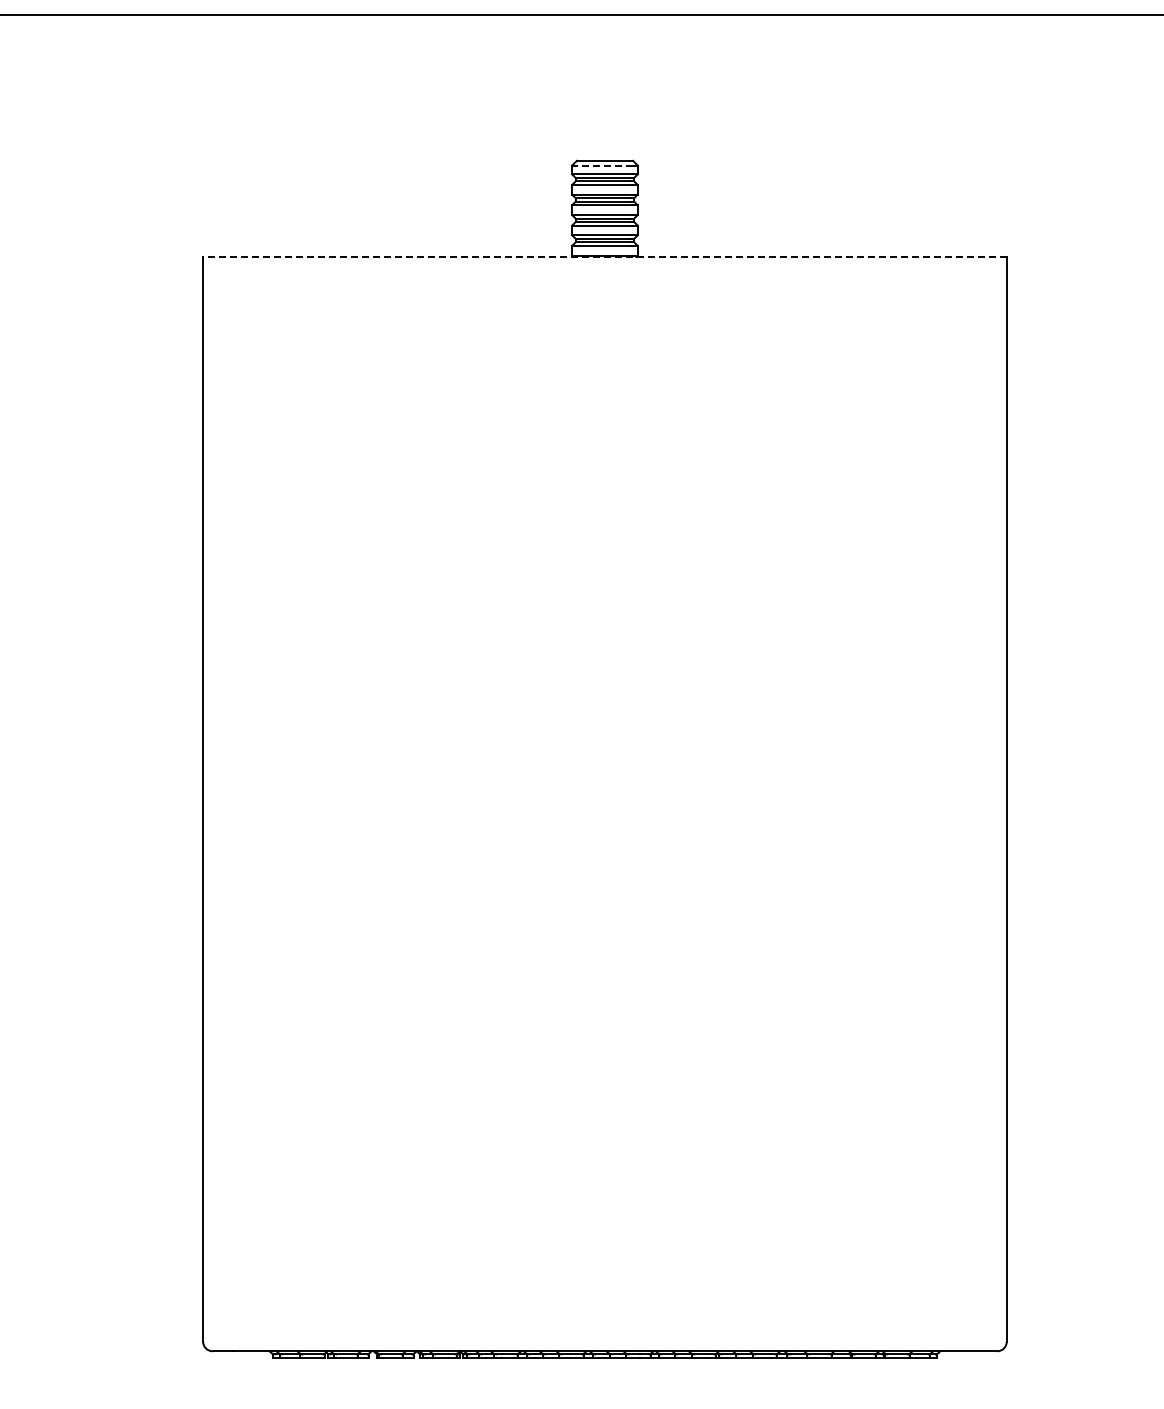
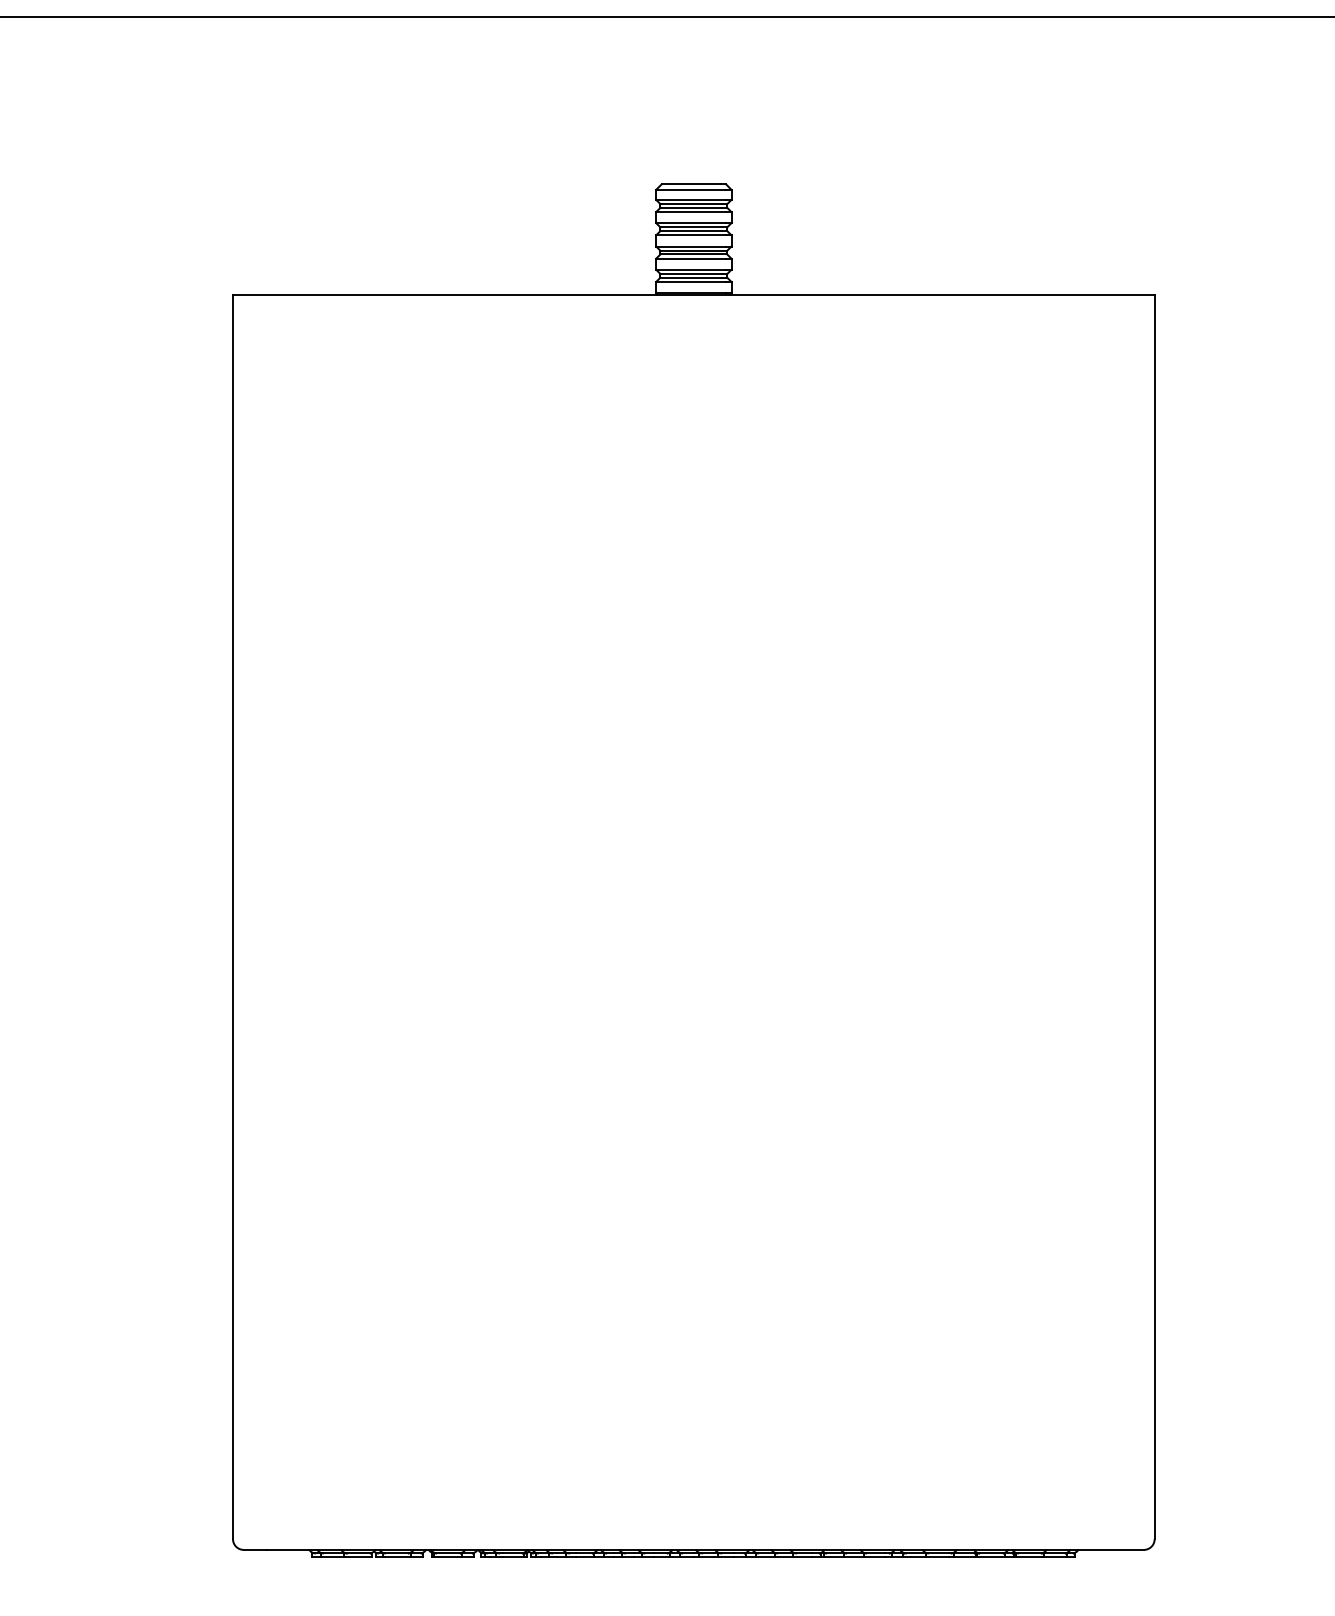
line: (601, 165) -> (689, 189), dashed -> solid
line: (604, 257) -> (693, 295), dashed -> solid

